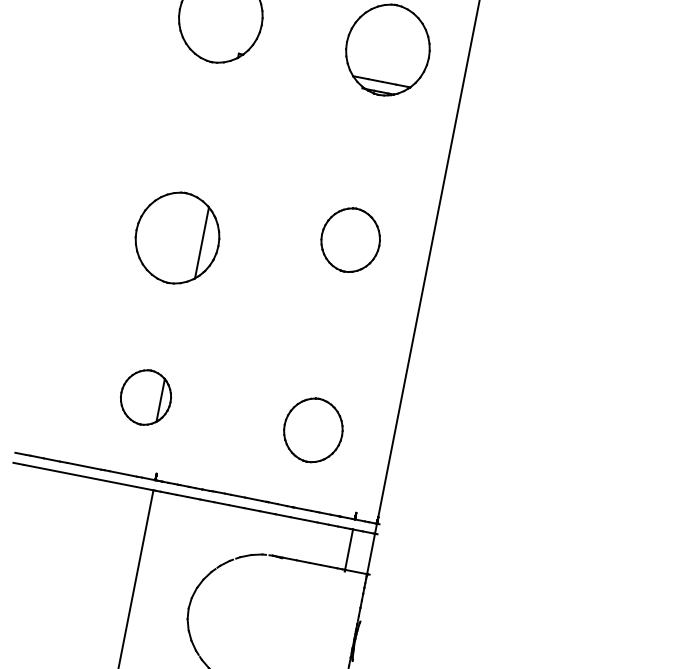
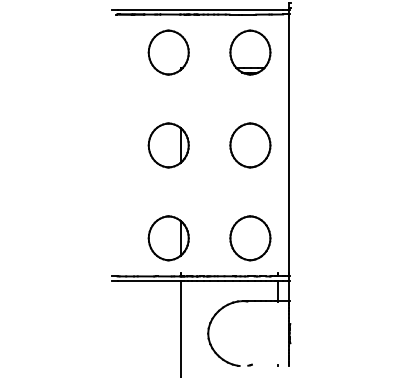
part: (176, 238) -> (168, 145), moved
part: (350, 240) -> (250, 145), size x1.43
part: (145, 397) -> (168, 238), size x1.67
part: (313, 430) -> (250, 238), size x1.43

